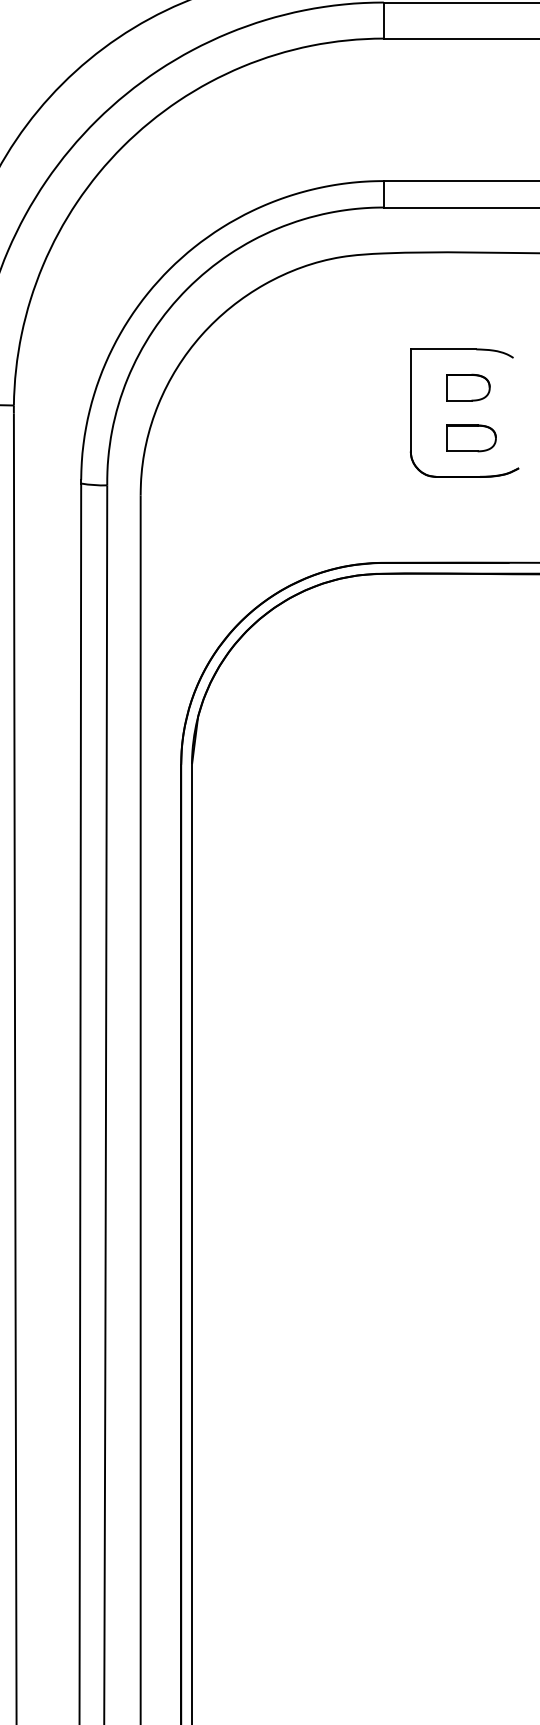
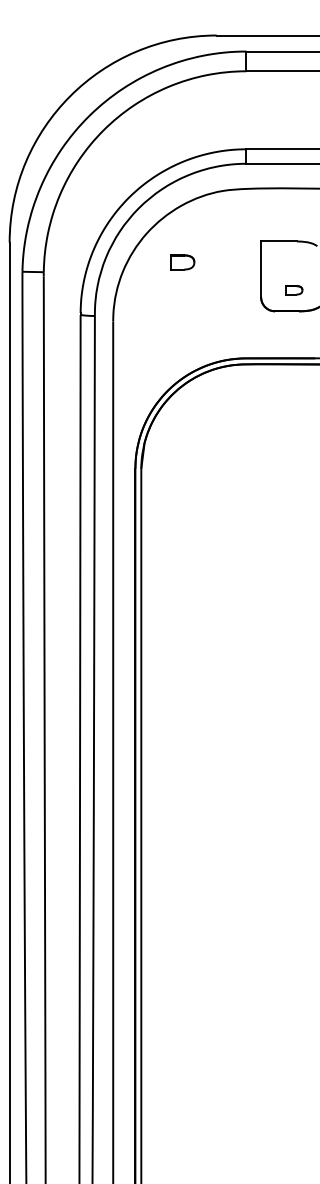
part: (468, 387) -> (182, 262), moved
part: (471, 438) -> (294, 290), size x0.6

